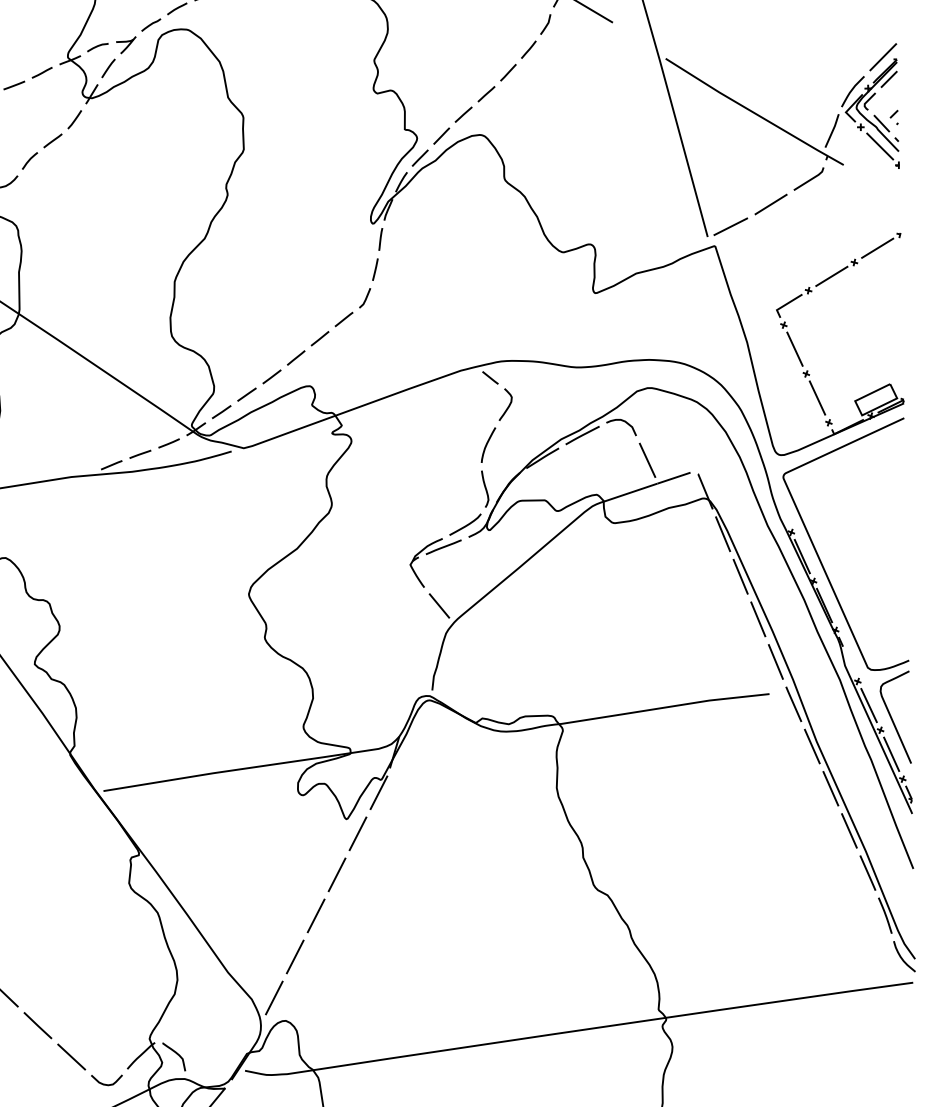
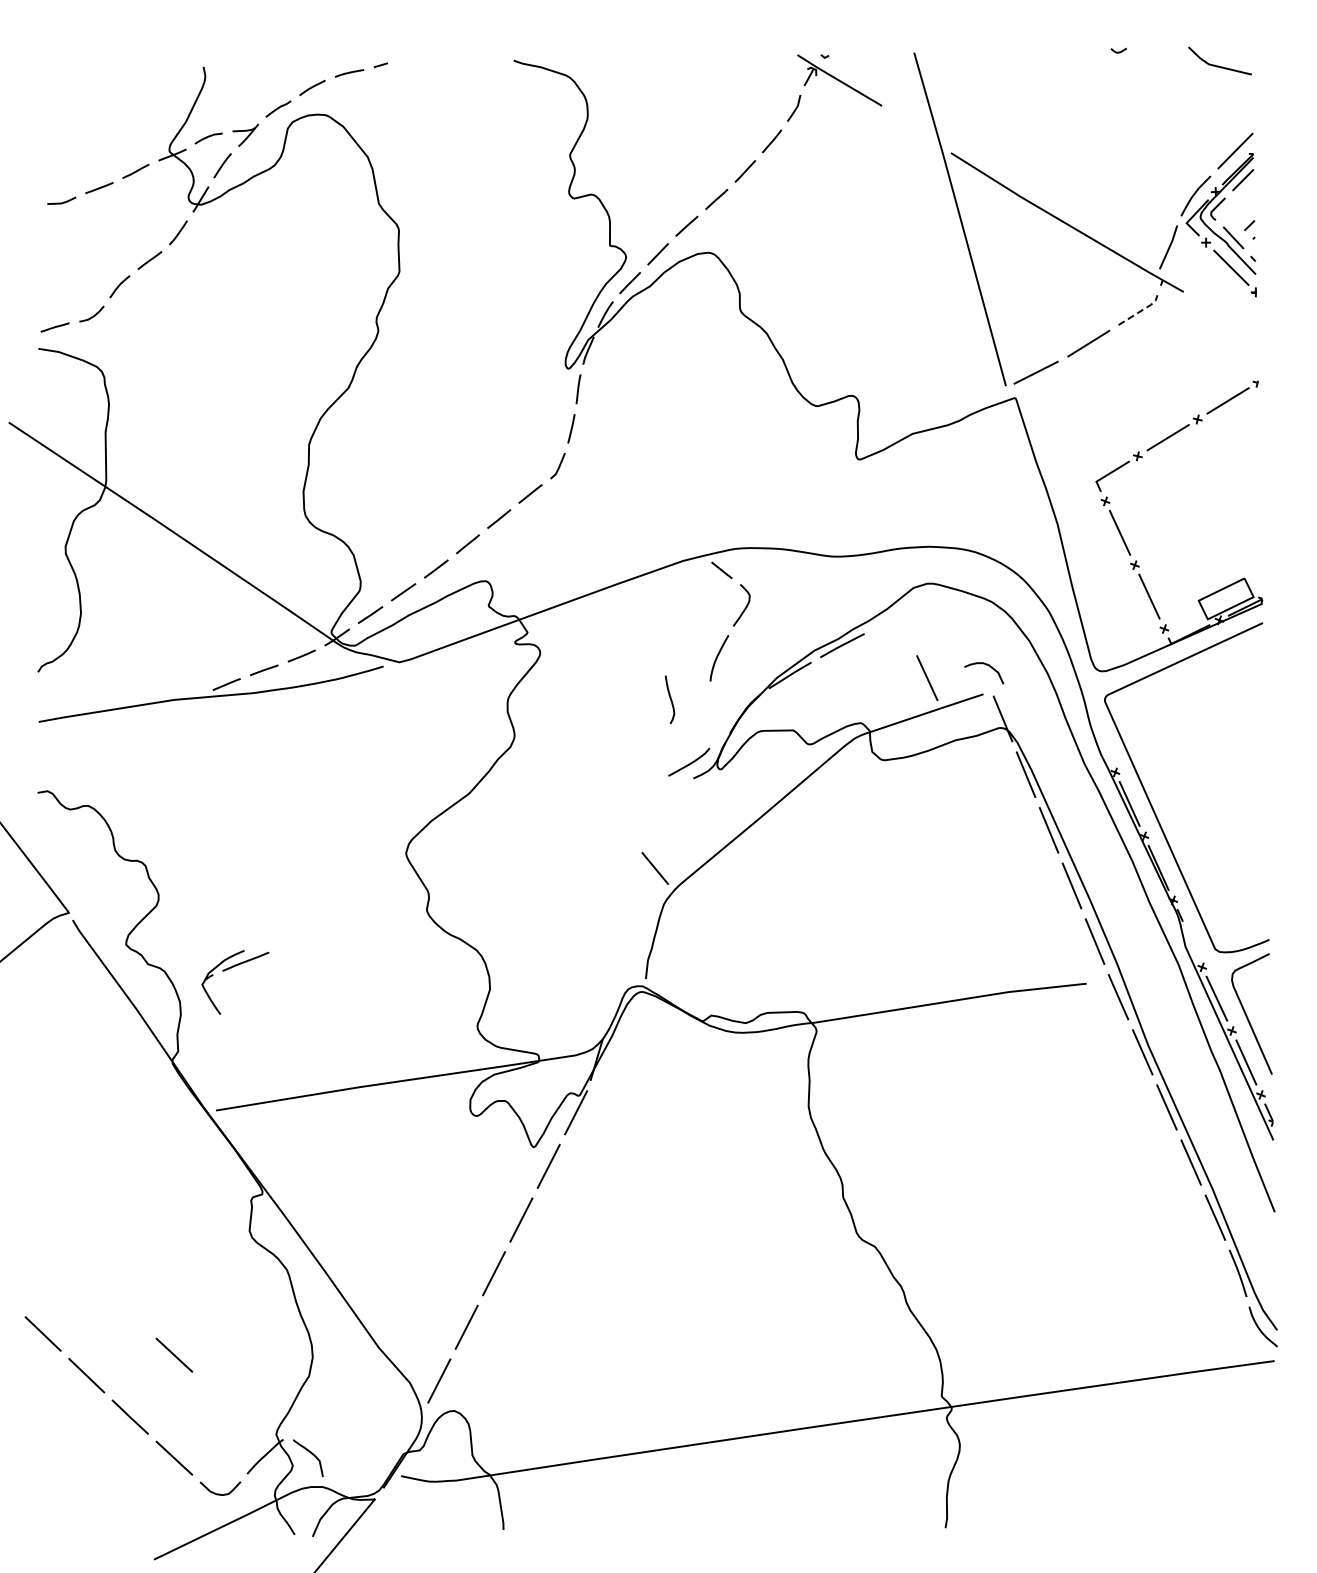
line: (810, 179) -> (1140, 311), solid -> dashed
curve: (624, 422) -> (988, 666), moved
curve: (484, 488) -> (669, 698), moved
part: (431, 553) -> (229, 969), moved
line: (71, 977) -> (174, 1354), added

